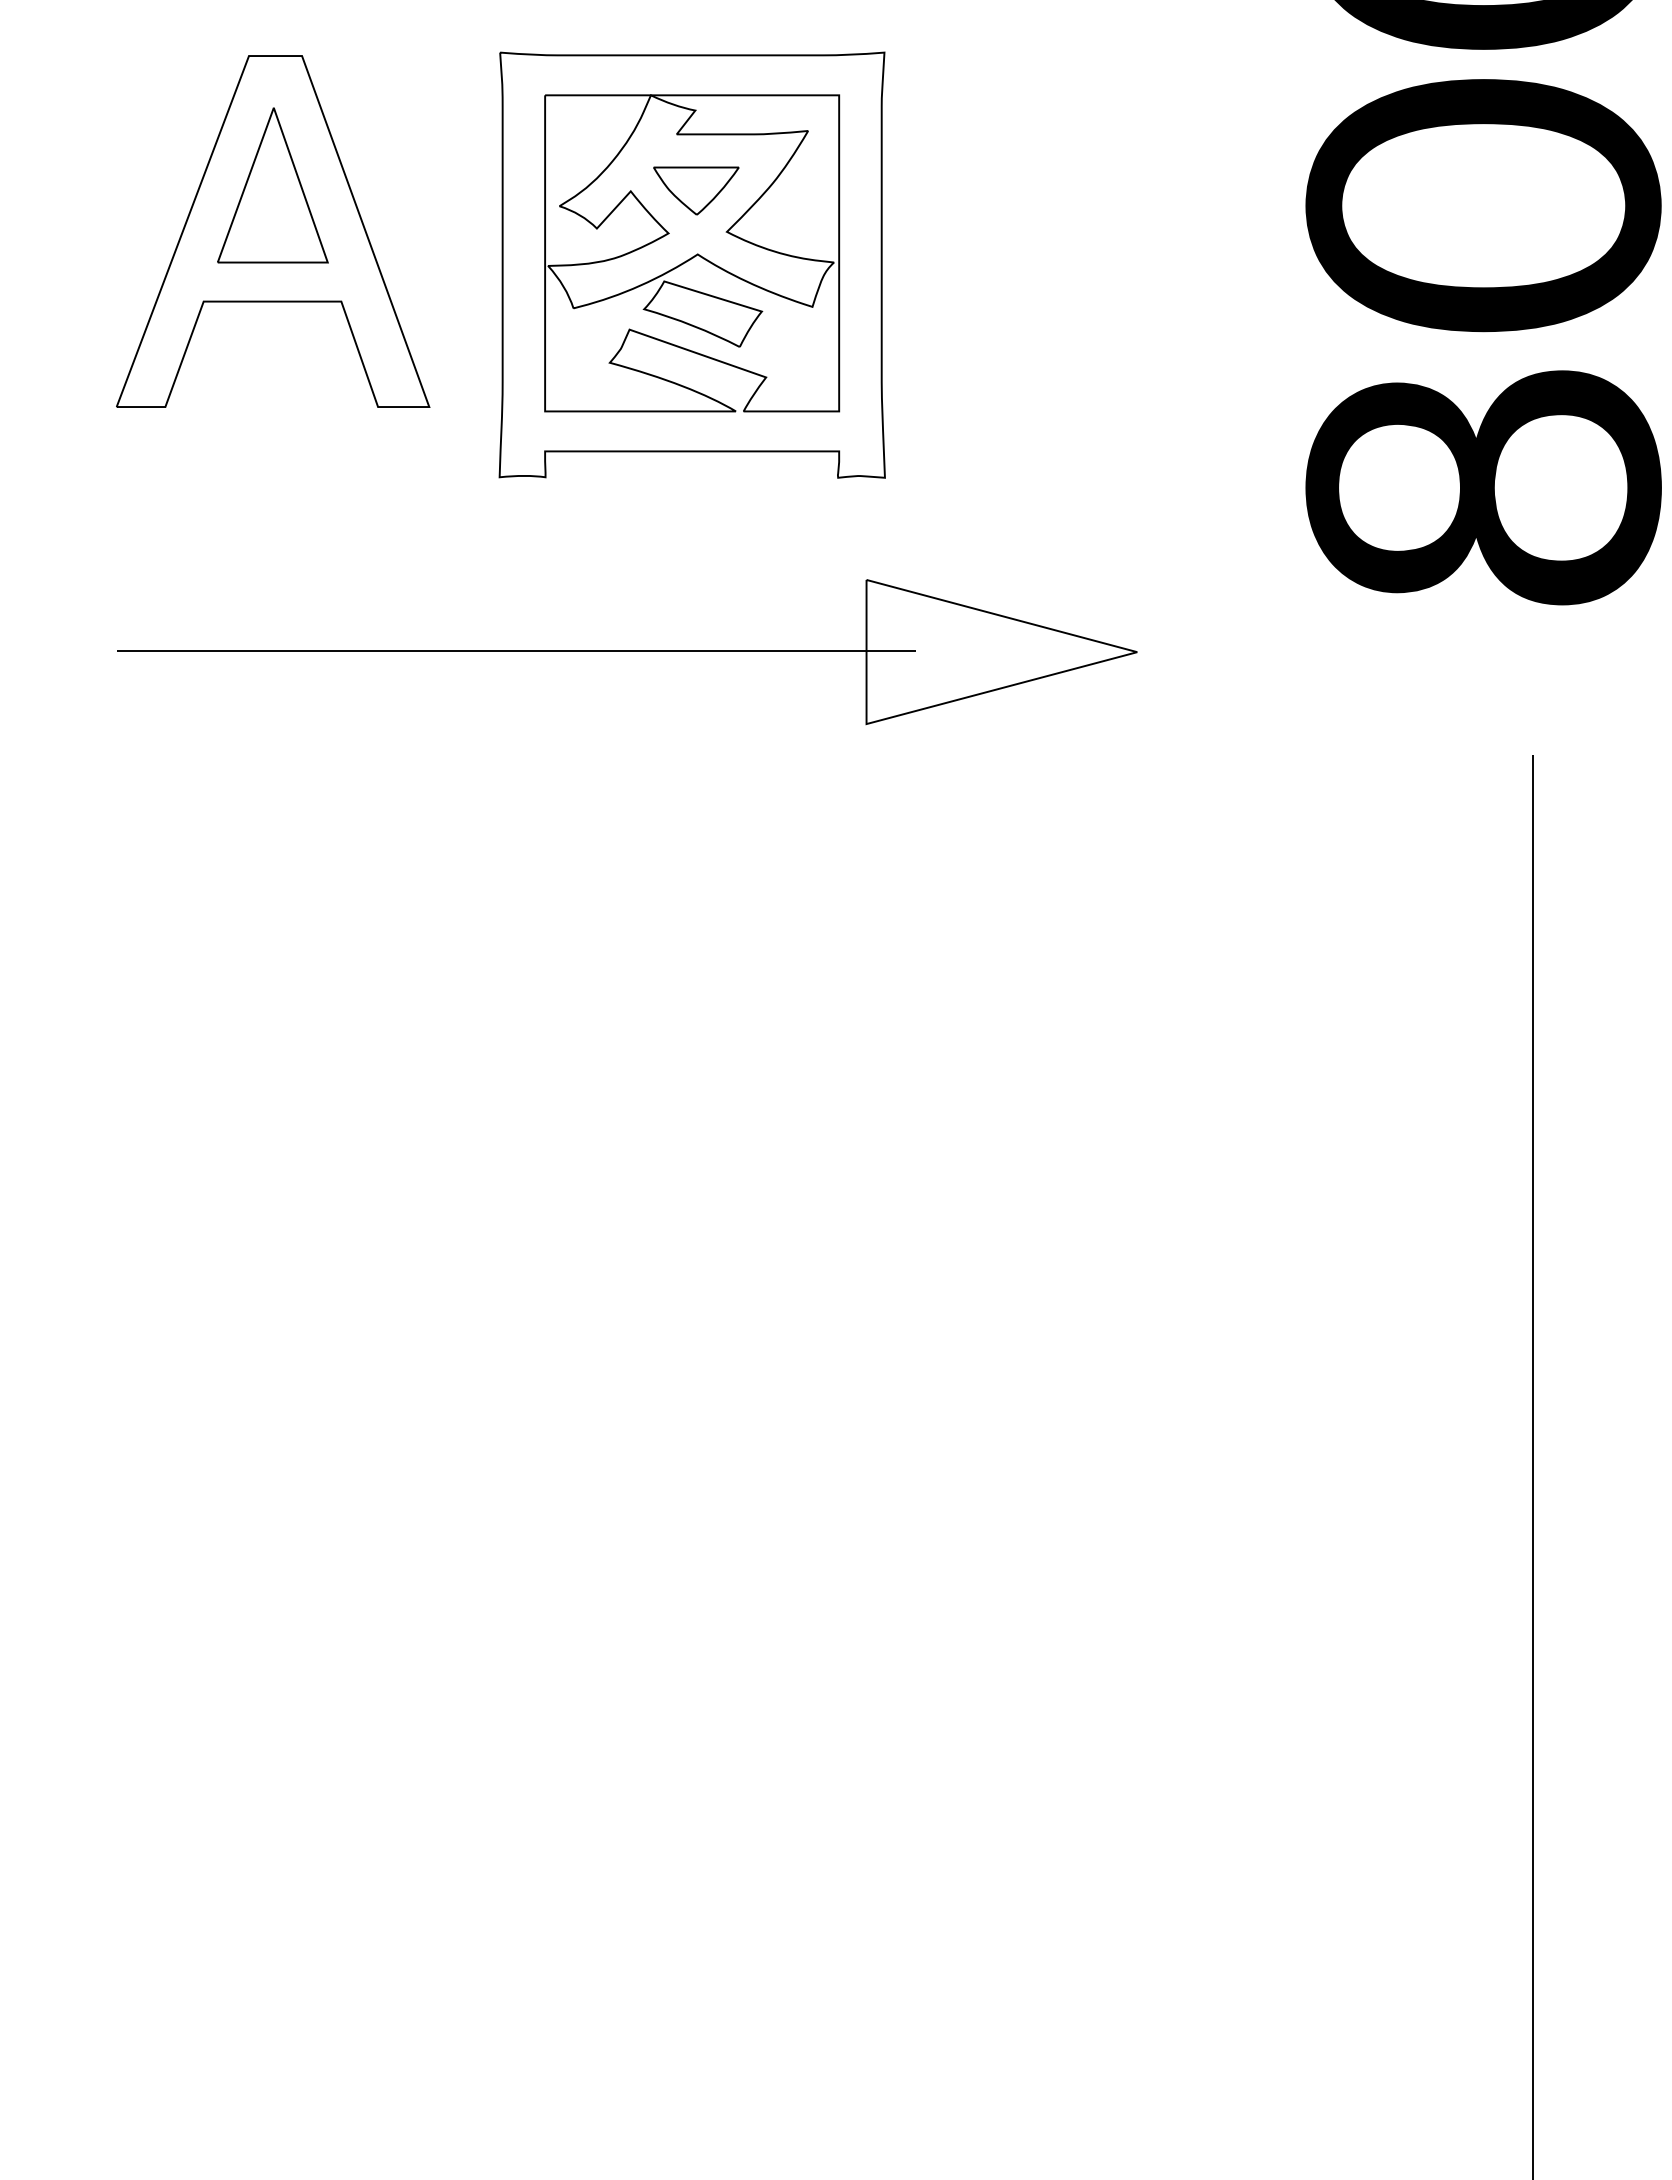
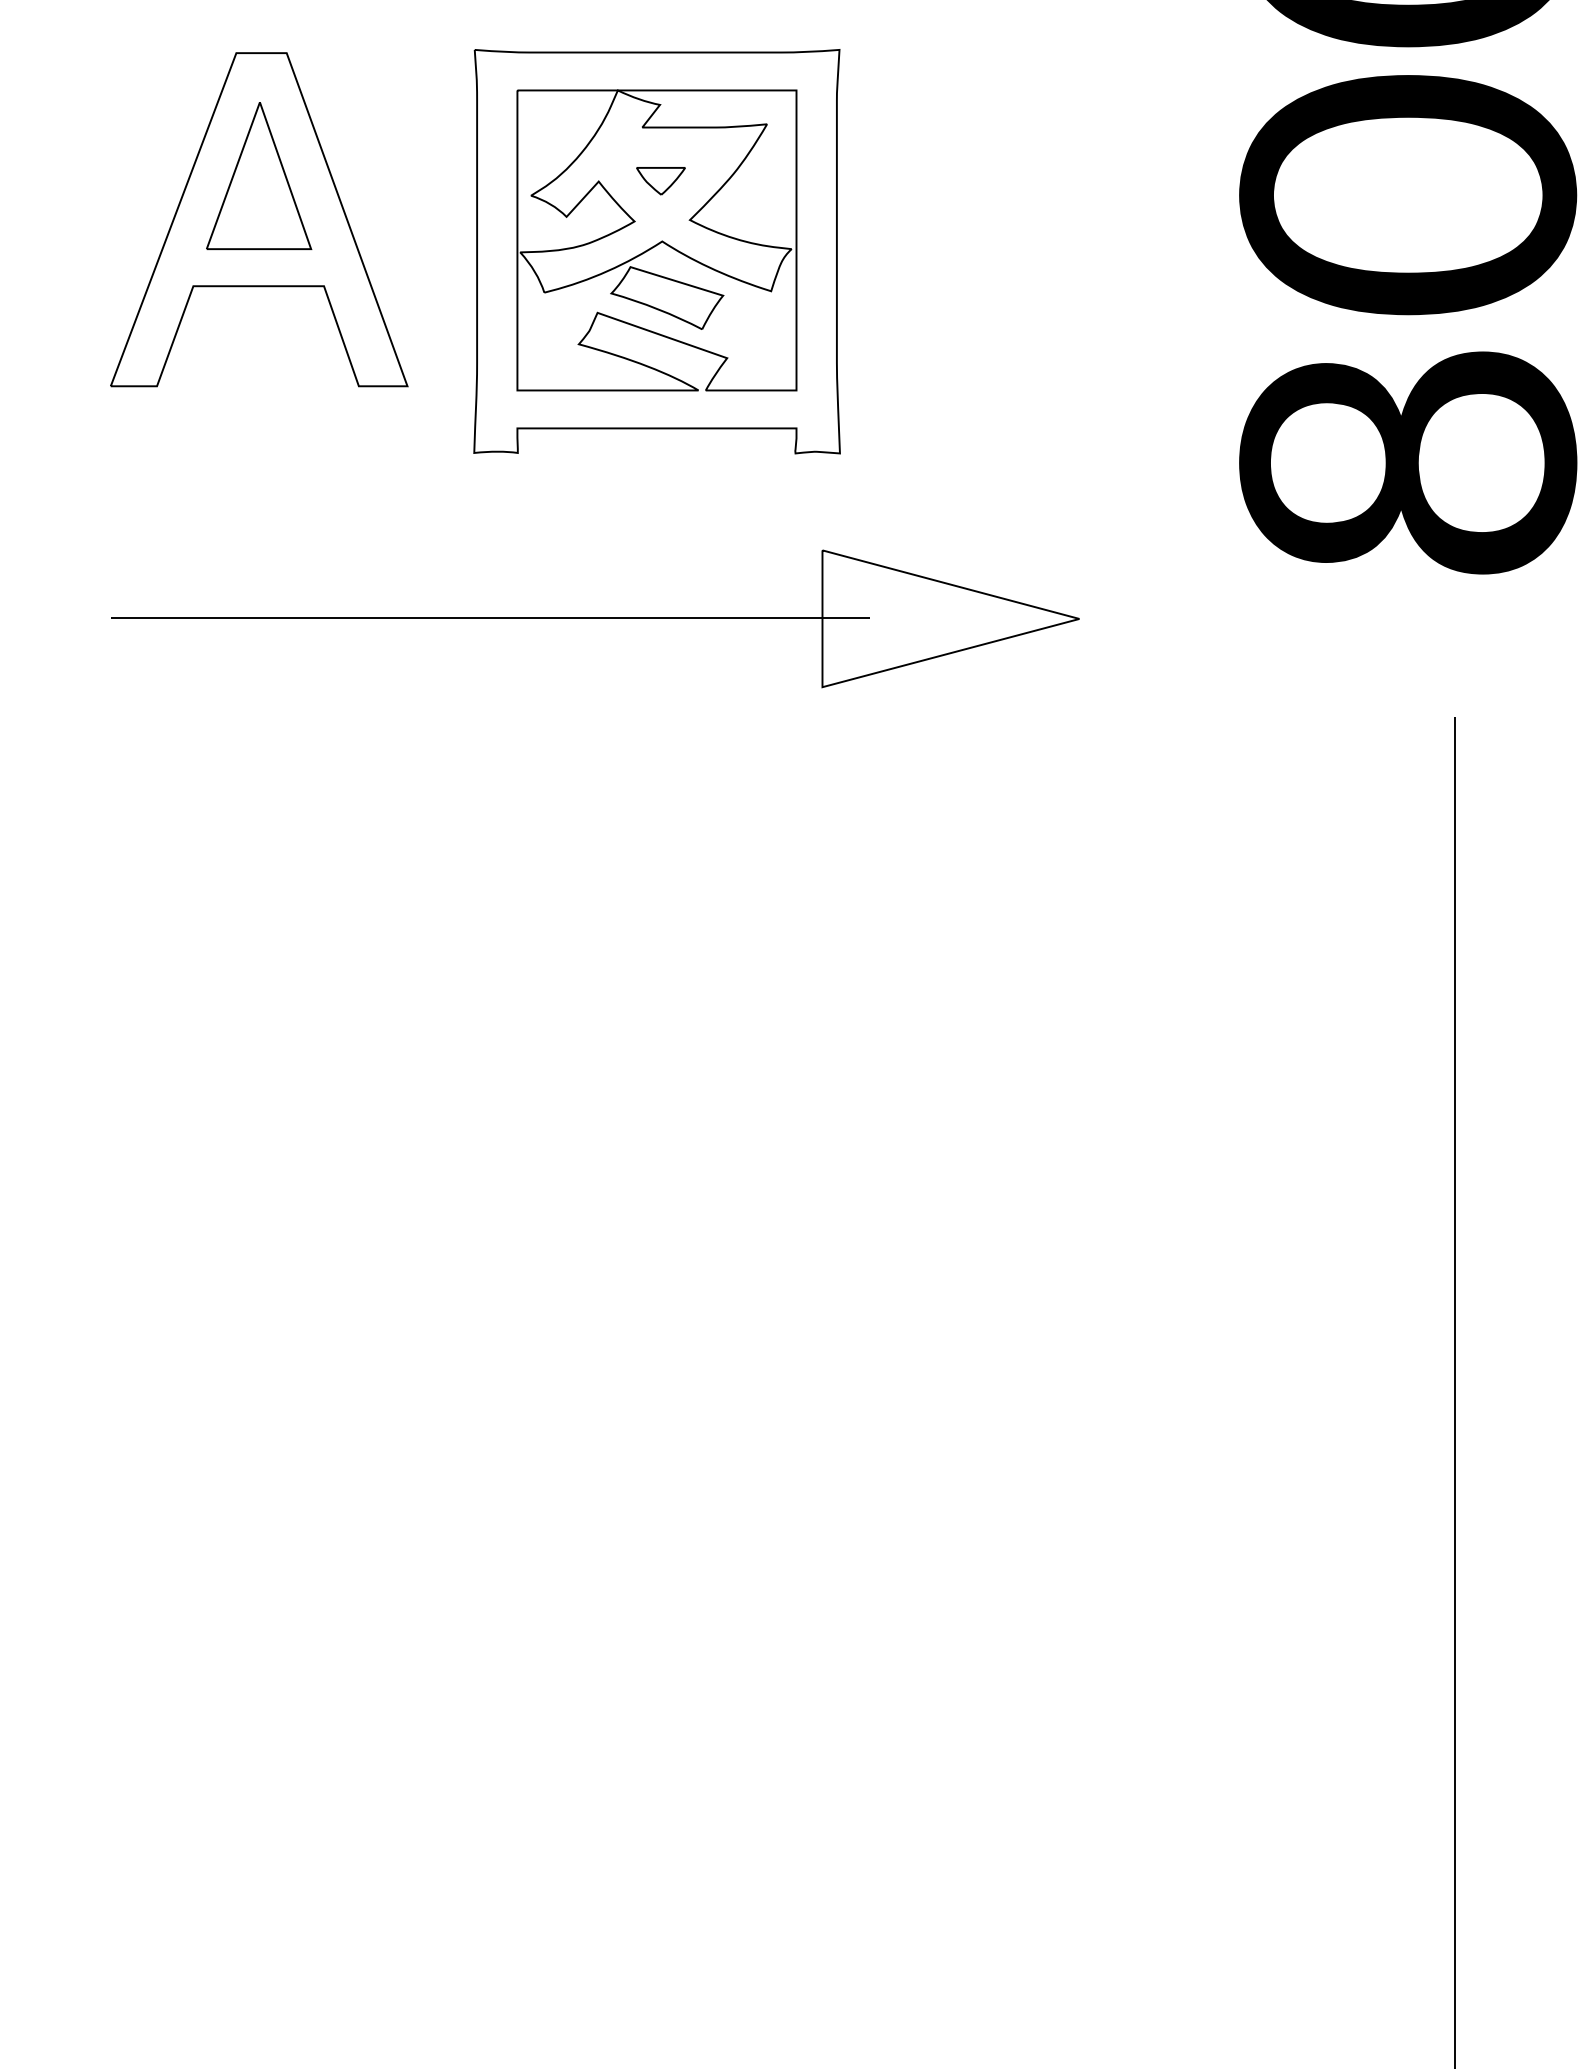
part: (696, 190) -> (661, 180), size x0.6

